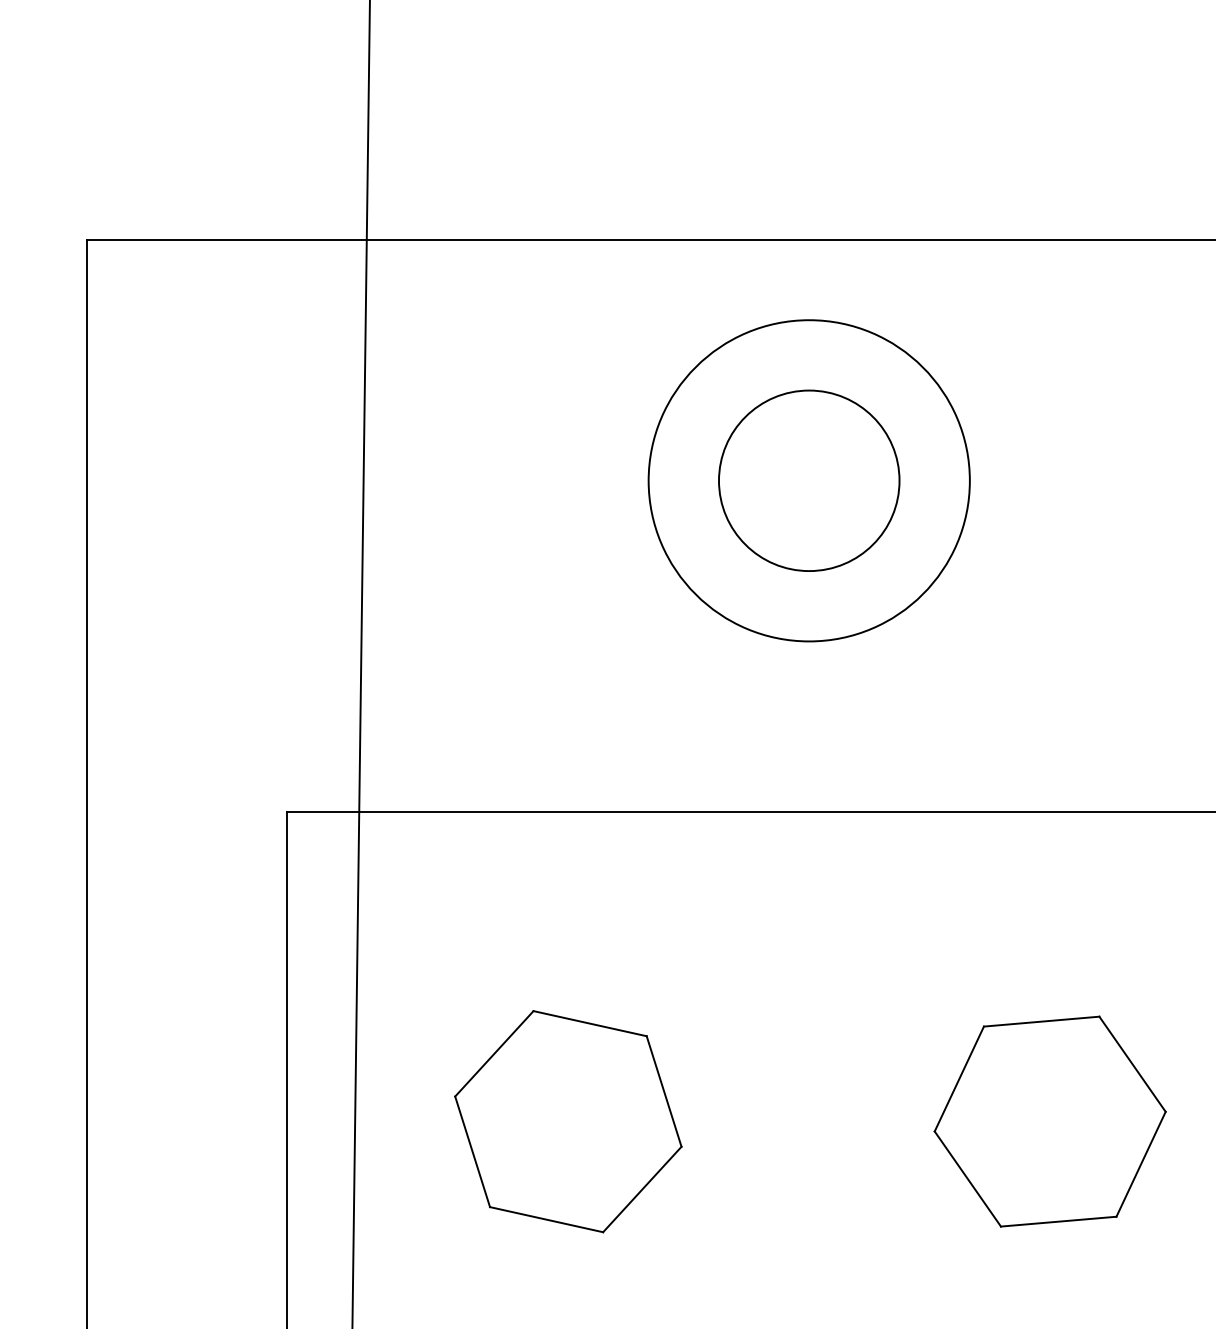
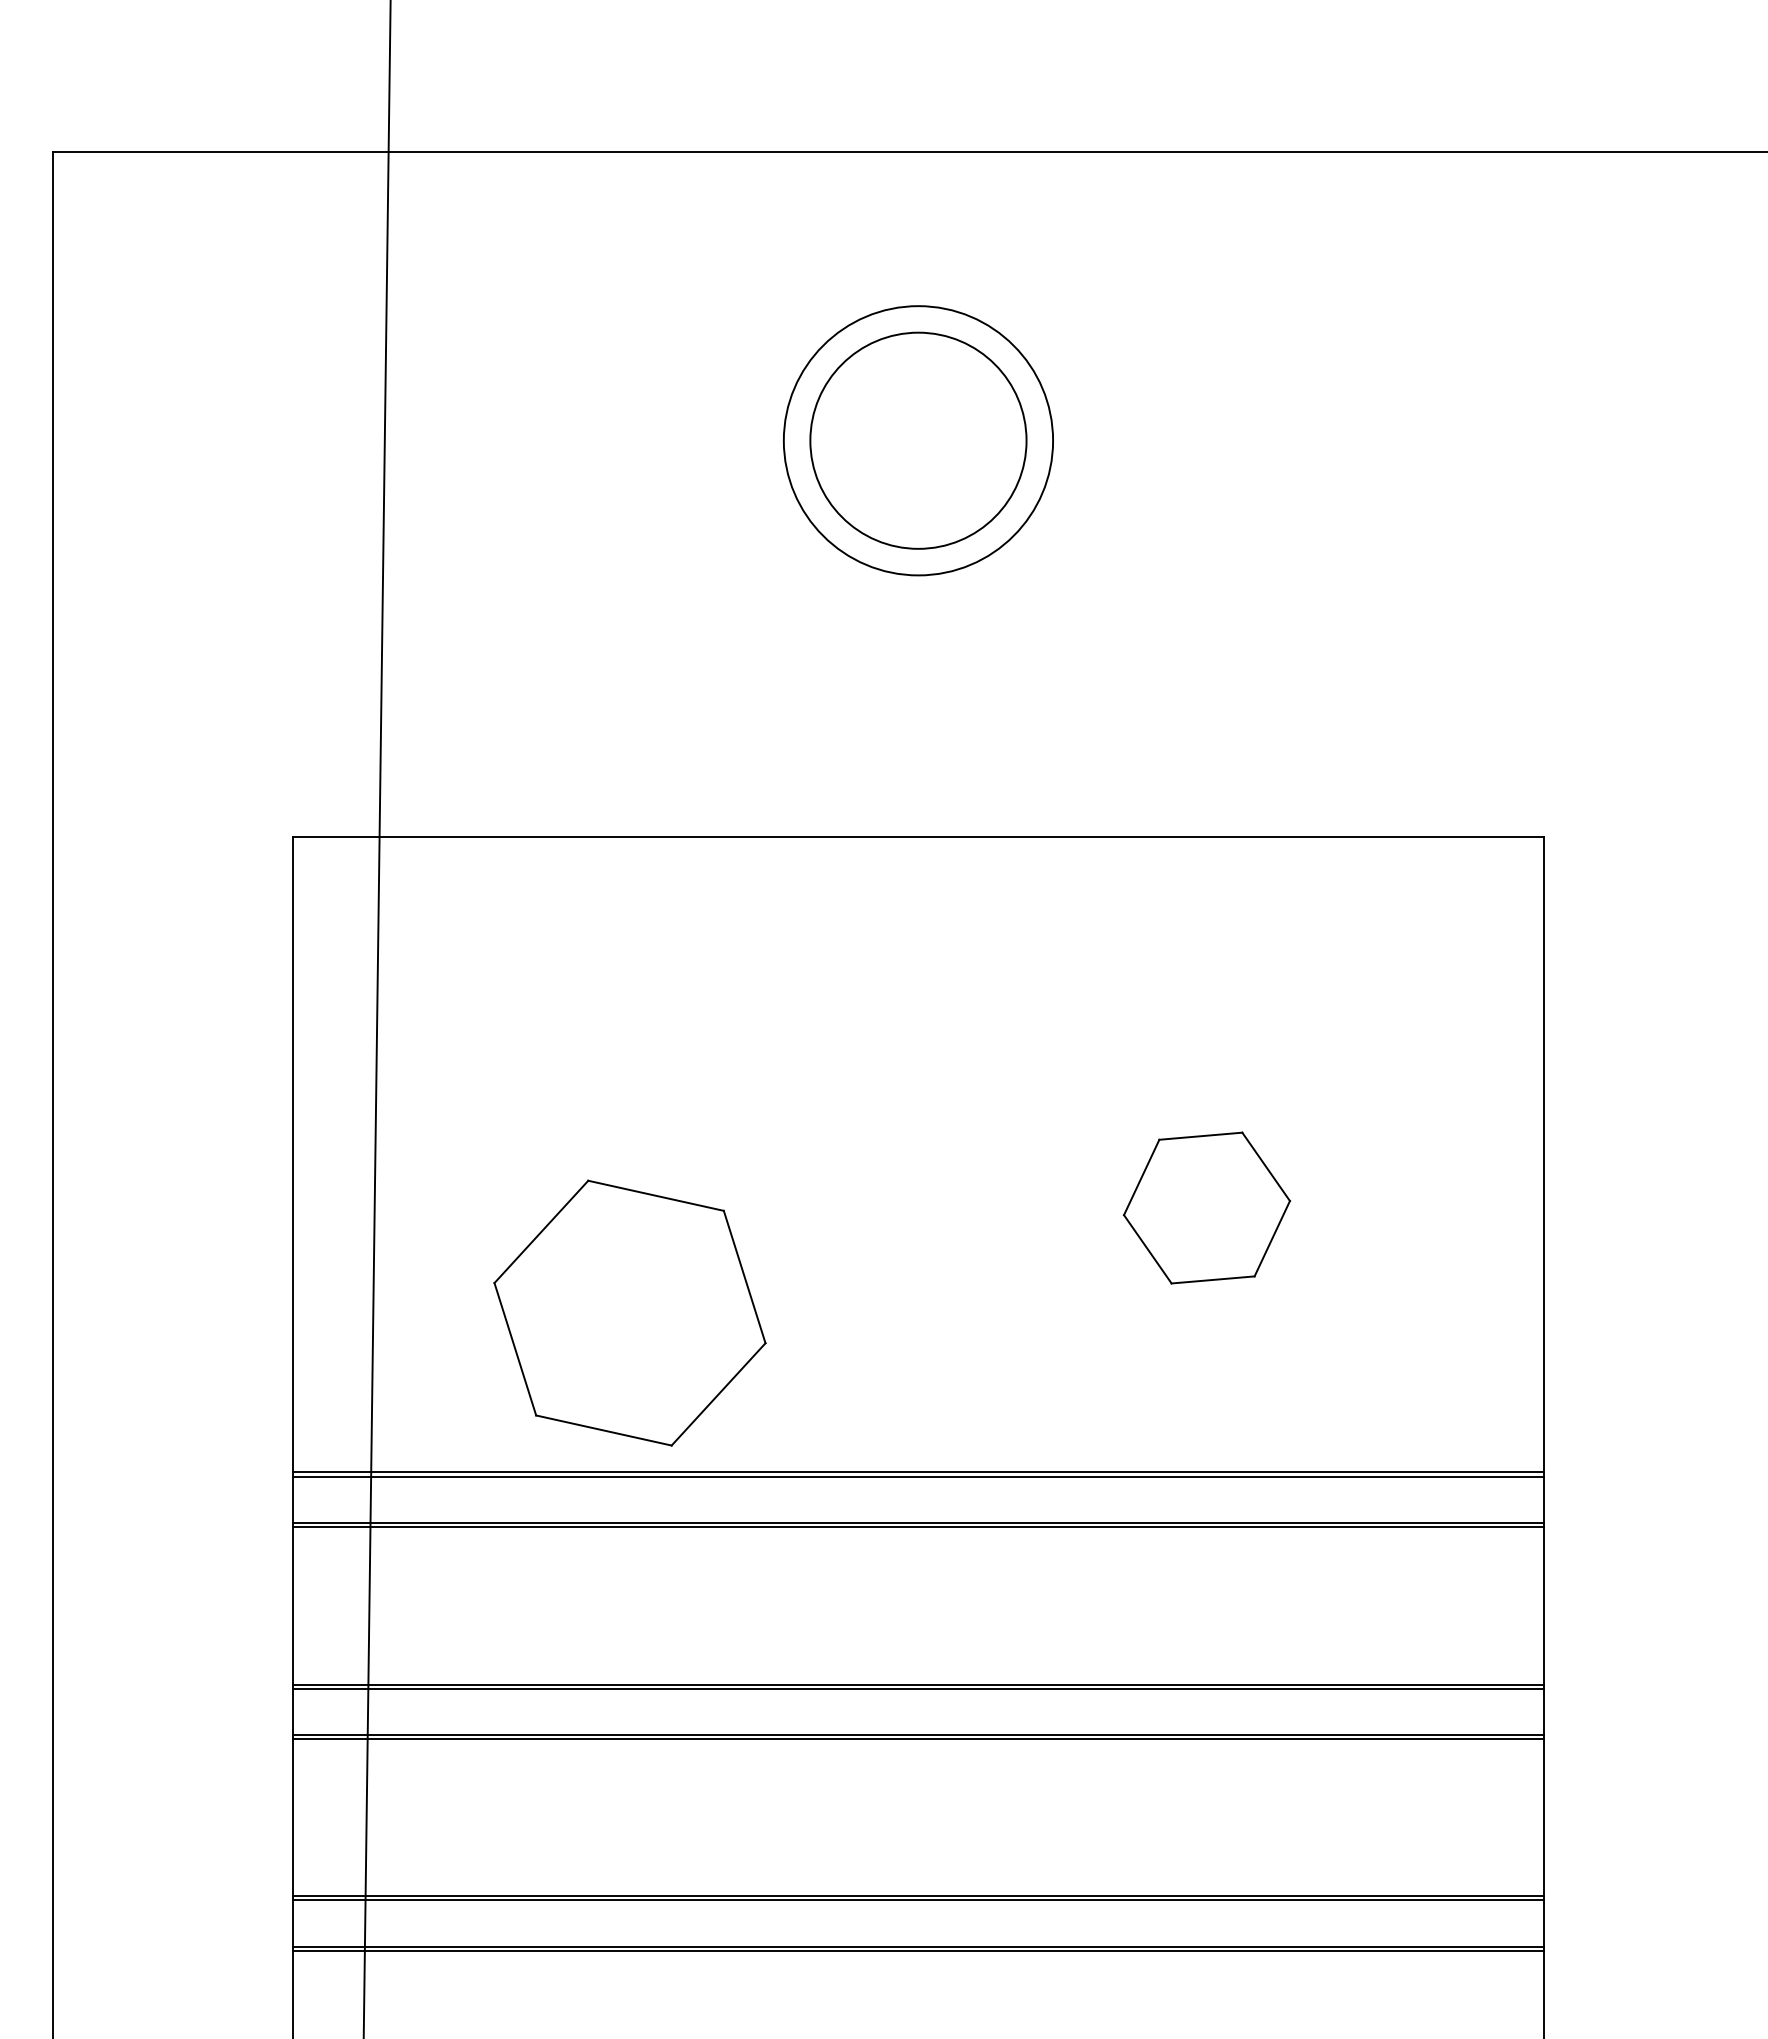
circle: (809, 480) -> (918, 440), size x0.7
part: (567, 1121) -> (629, 1312), moved
part: (1049, 1121) -> (1206, 1207), size x0.6

